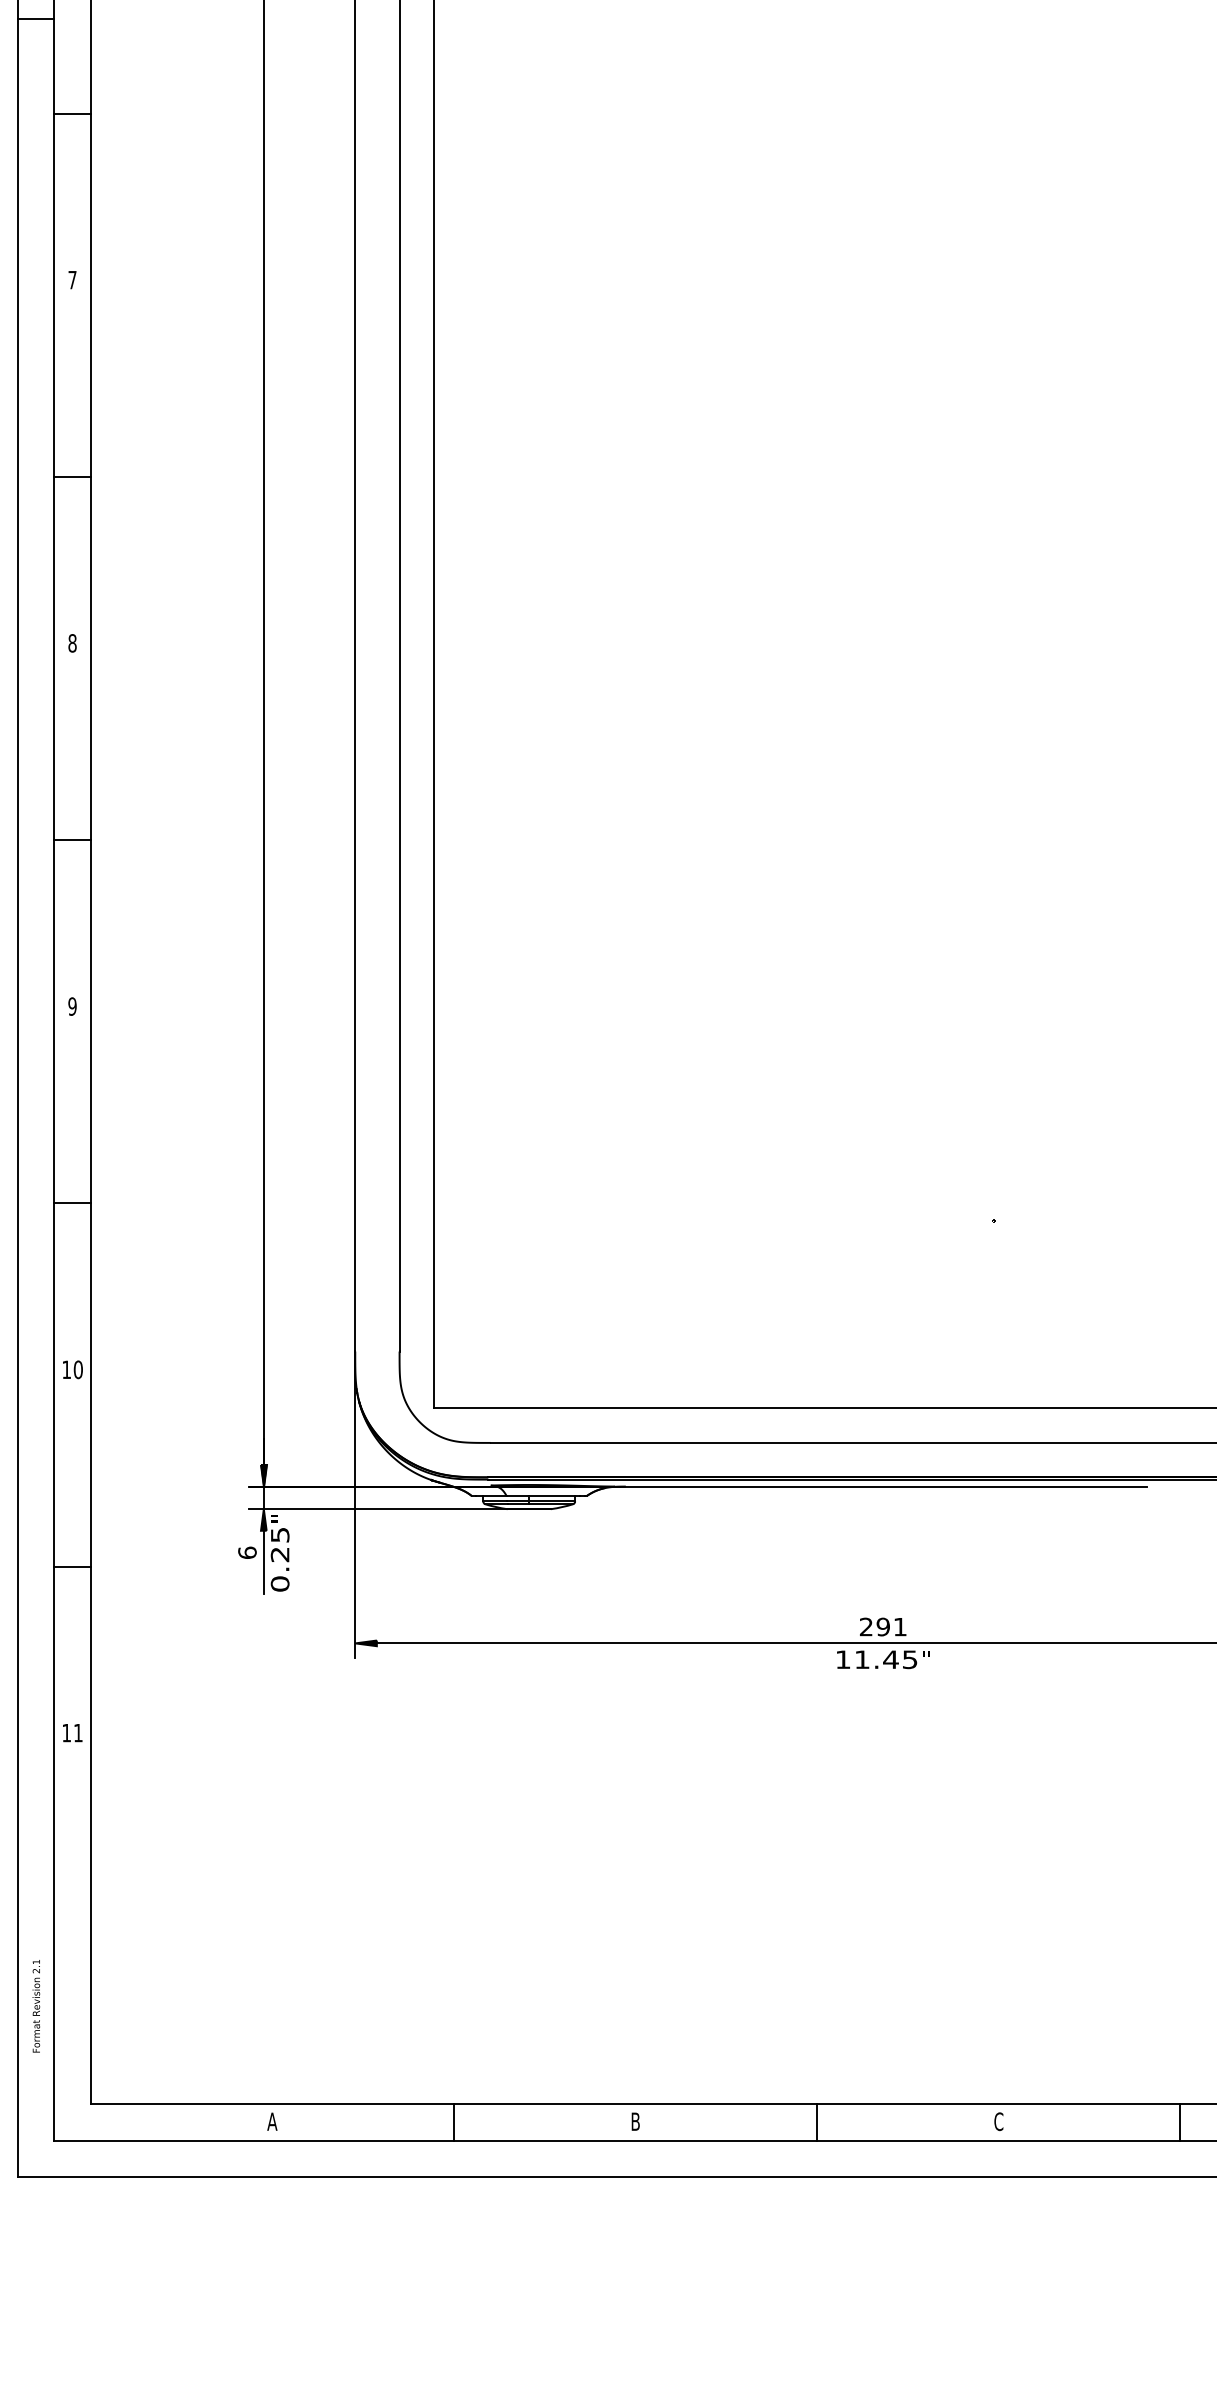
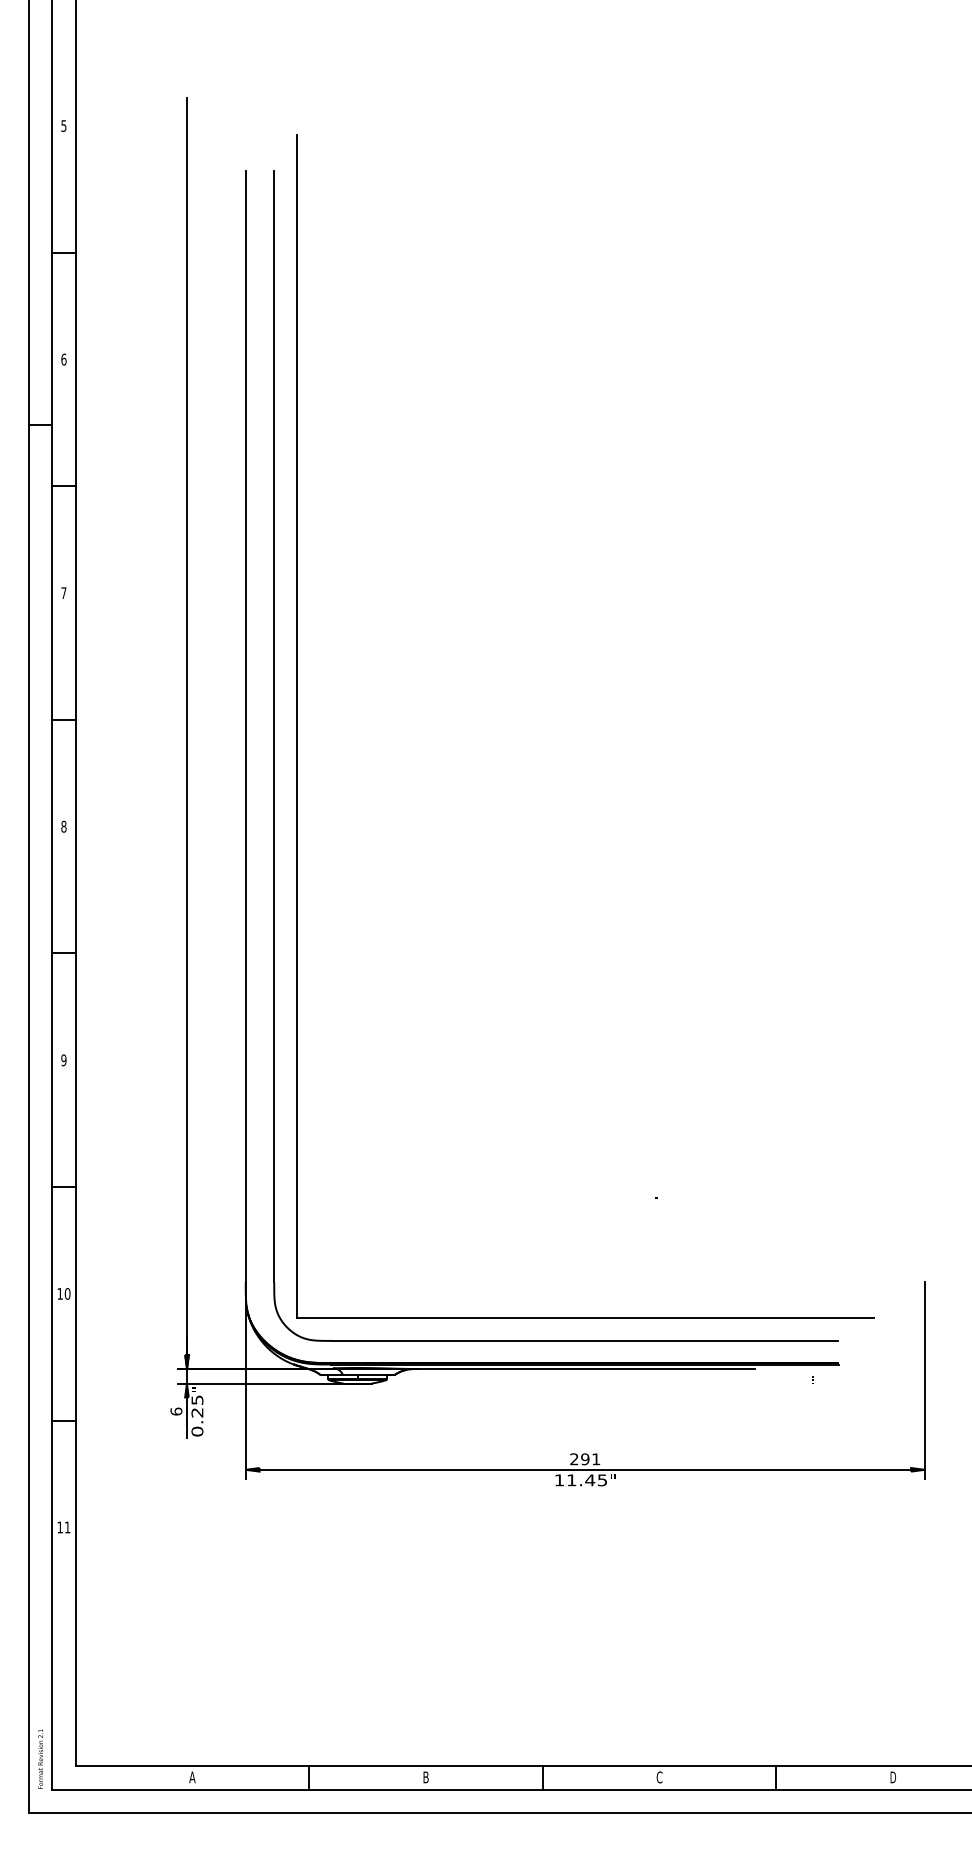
text: (36, 2005) -> (40, 1758), moved

